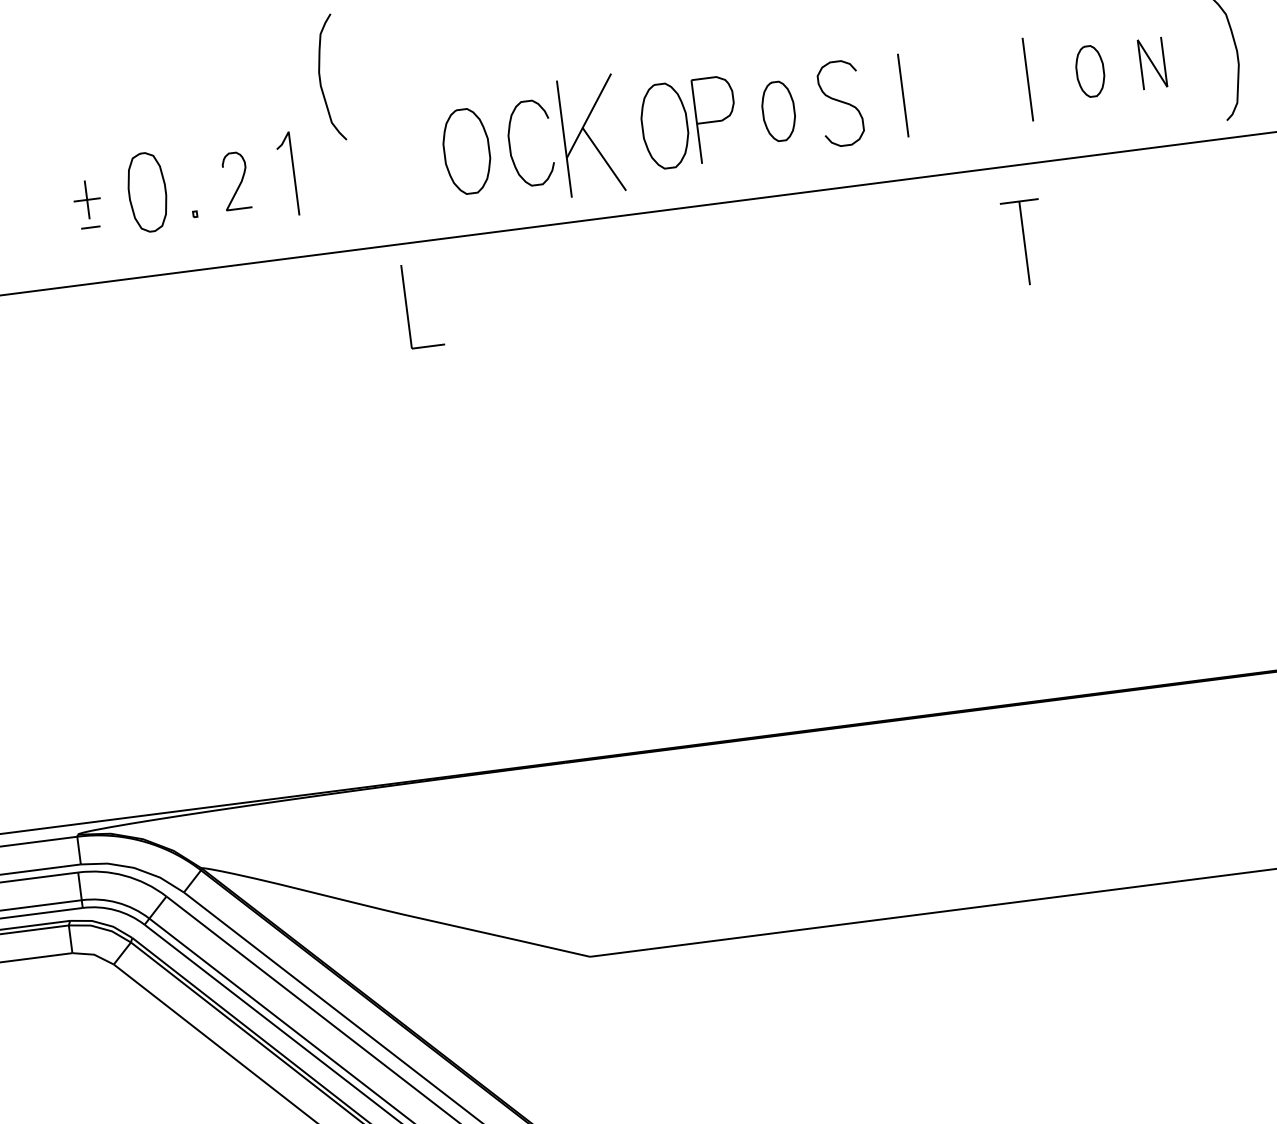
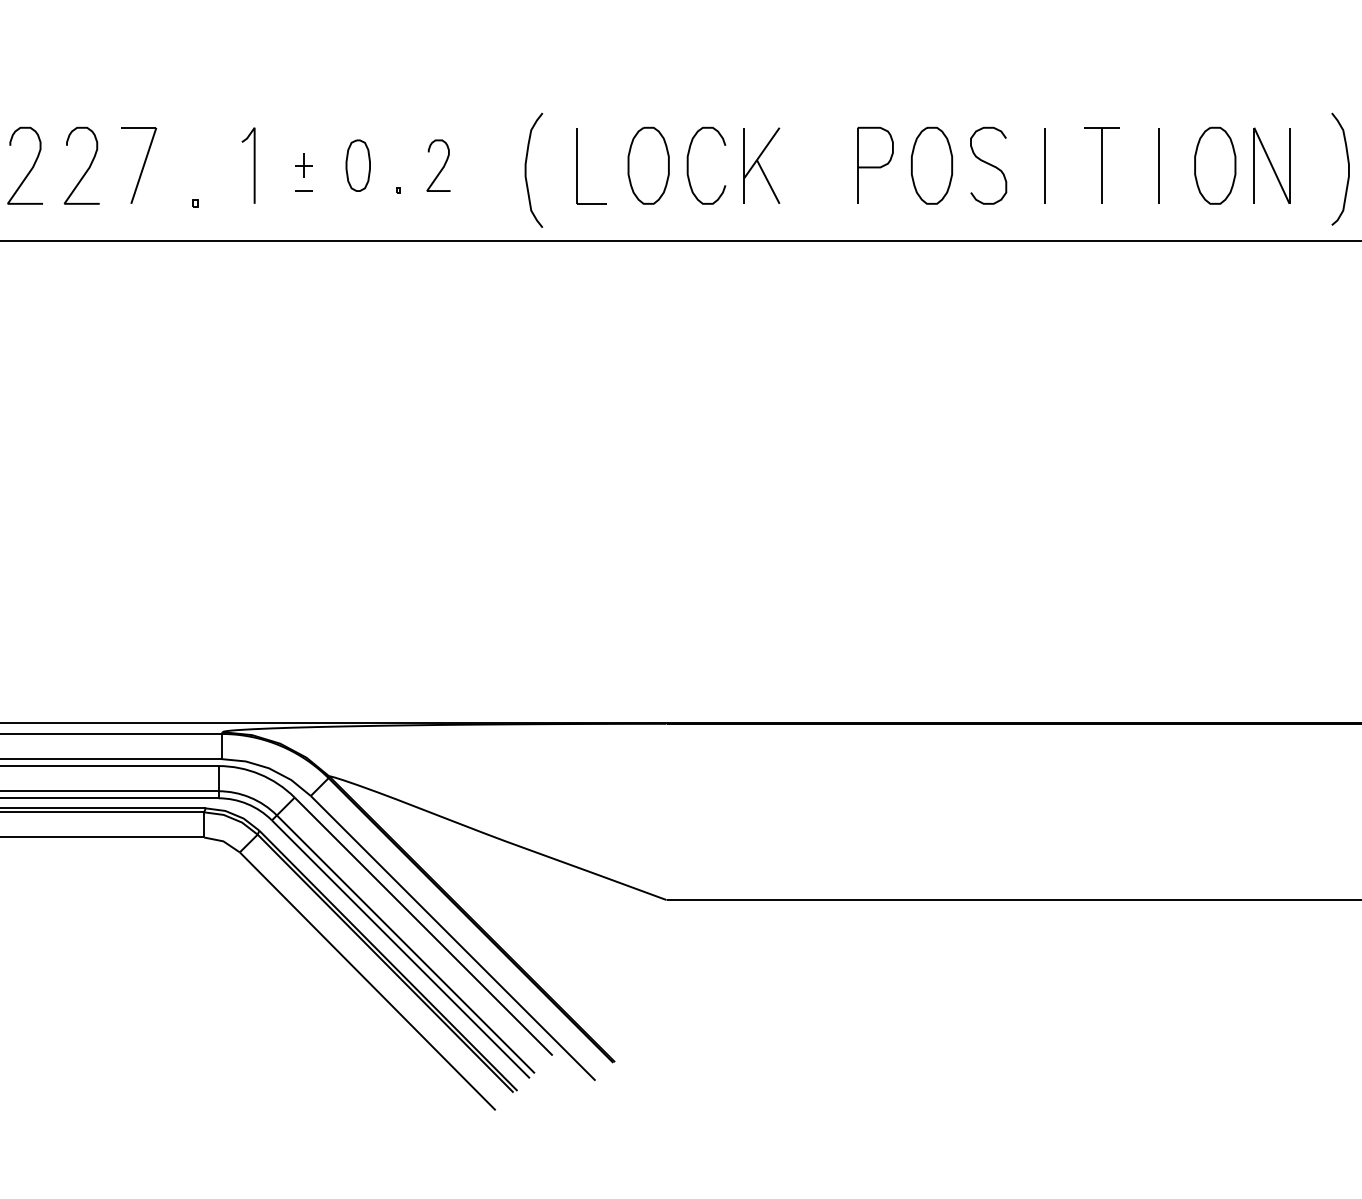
part: (1152, 63) -> (1271, 165), size x1.67
part: (1090, 71) -> (1215, 165), size x1.67
curve: (320, 79) -> (526, 170), moved
part: (779, 111) -> (932, 165), size x1.43
part: (664, 125) -> (828, 165), removed
part: (590, 135) -> (761, 165), size x0.71
curve: (292, 173) -> (253, 165), moved
part: (146, 192) -> (357, 165), size x0.71
part: (87, 199) -> (303, 165), size x0.71
part: (1024, 243) -> (1101, 165), moved
part: (407, 307) -> (577, 166), moved

